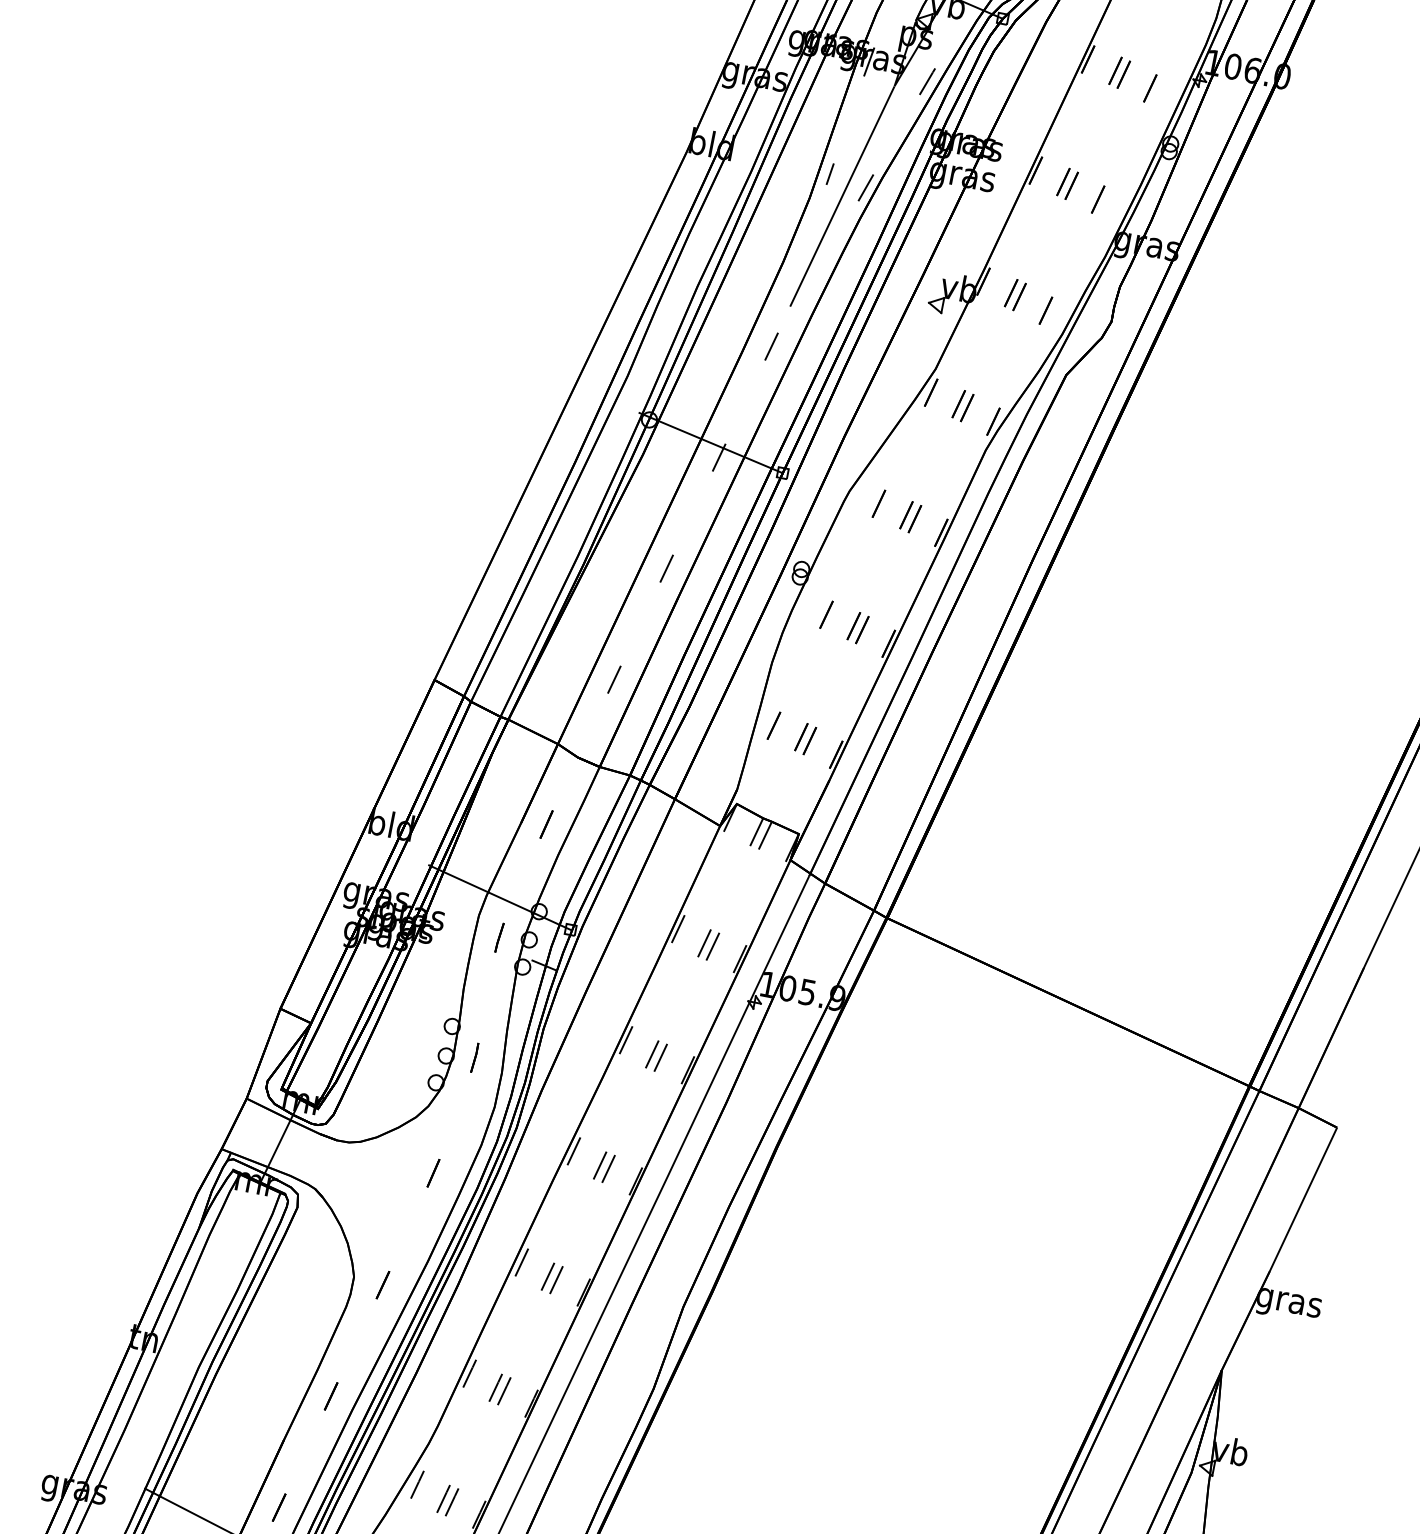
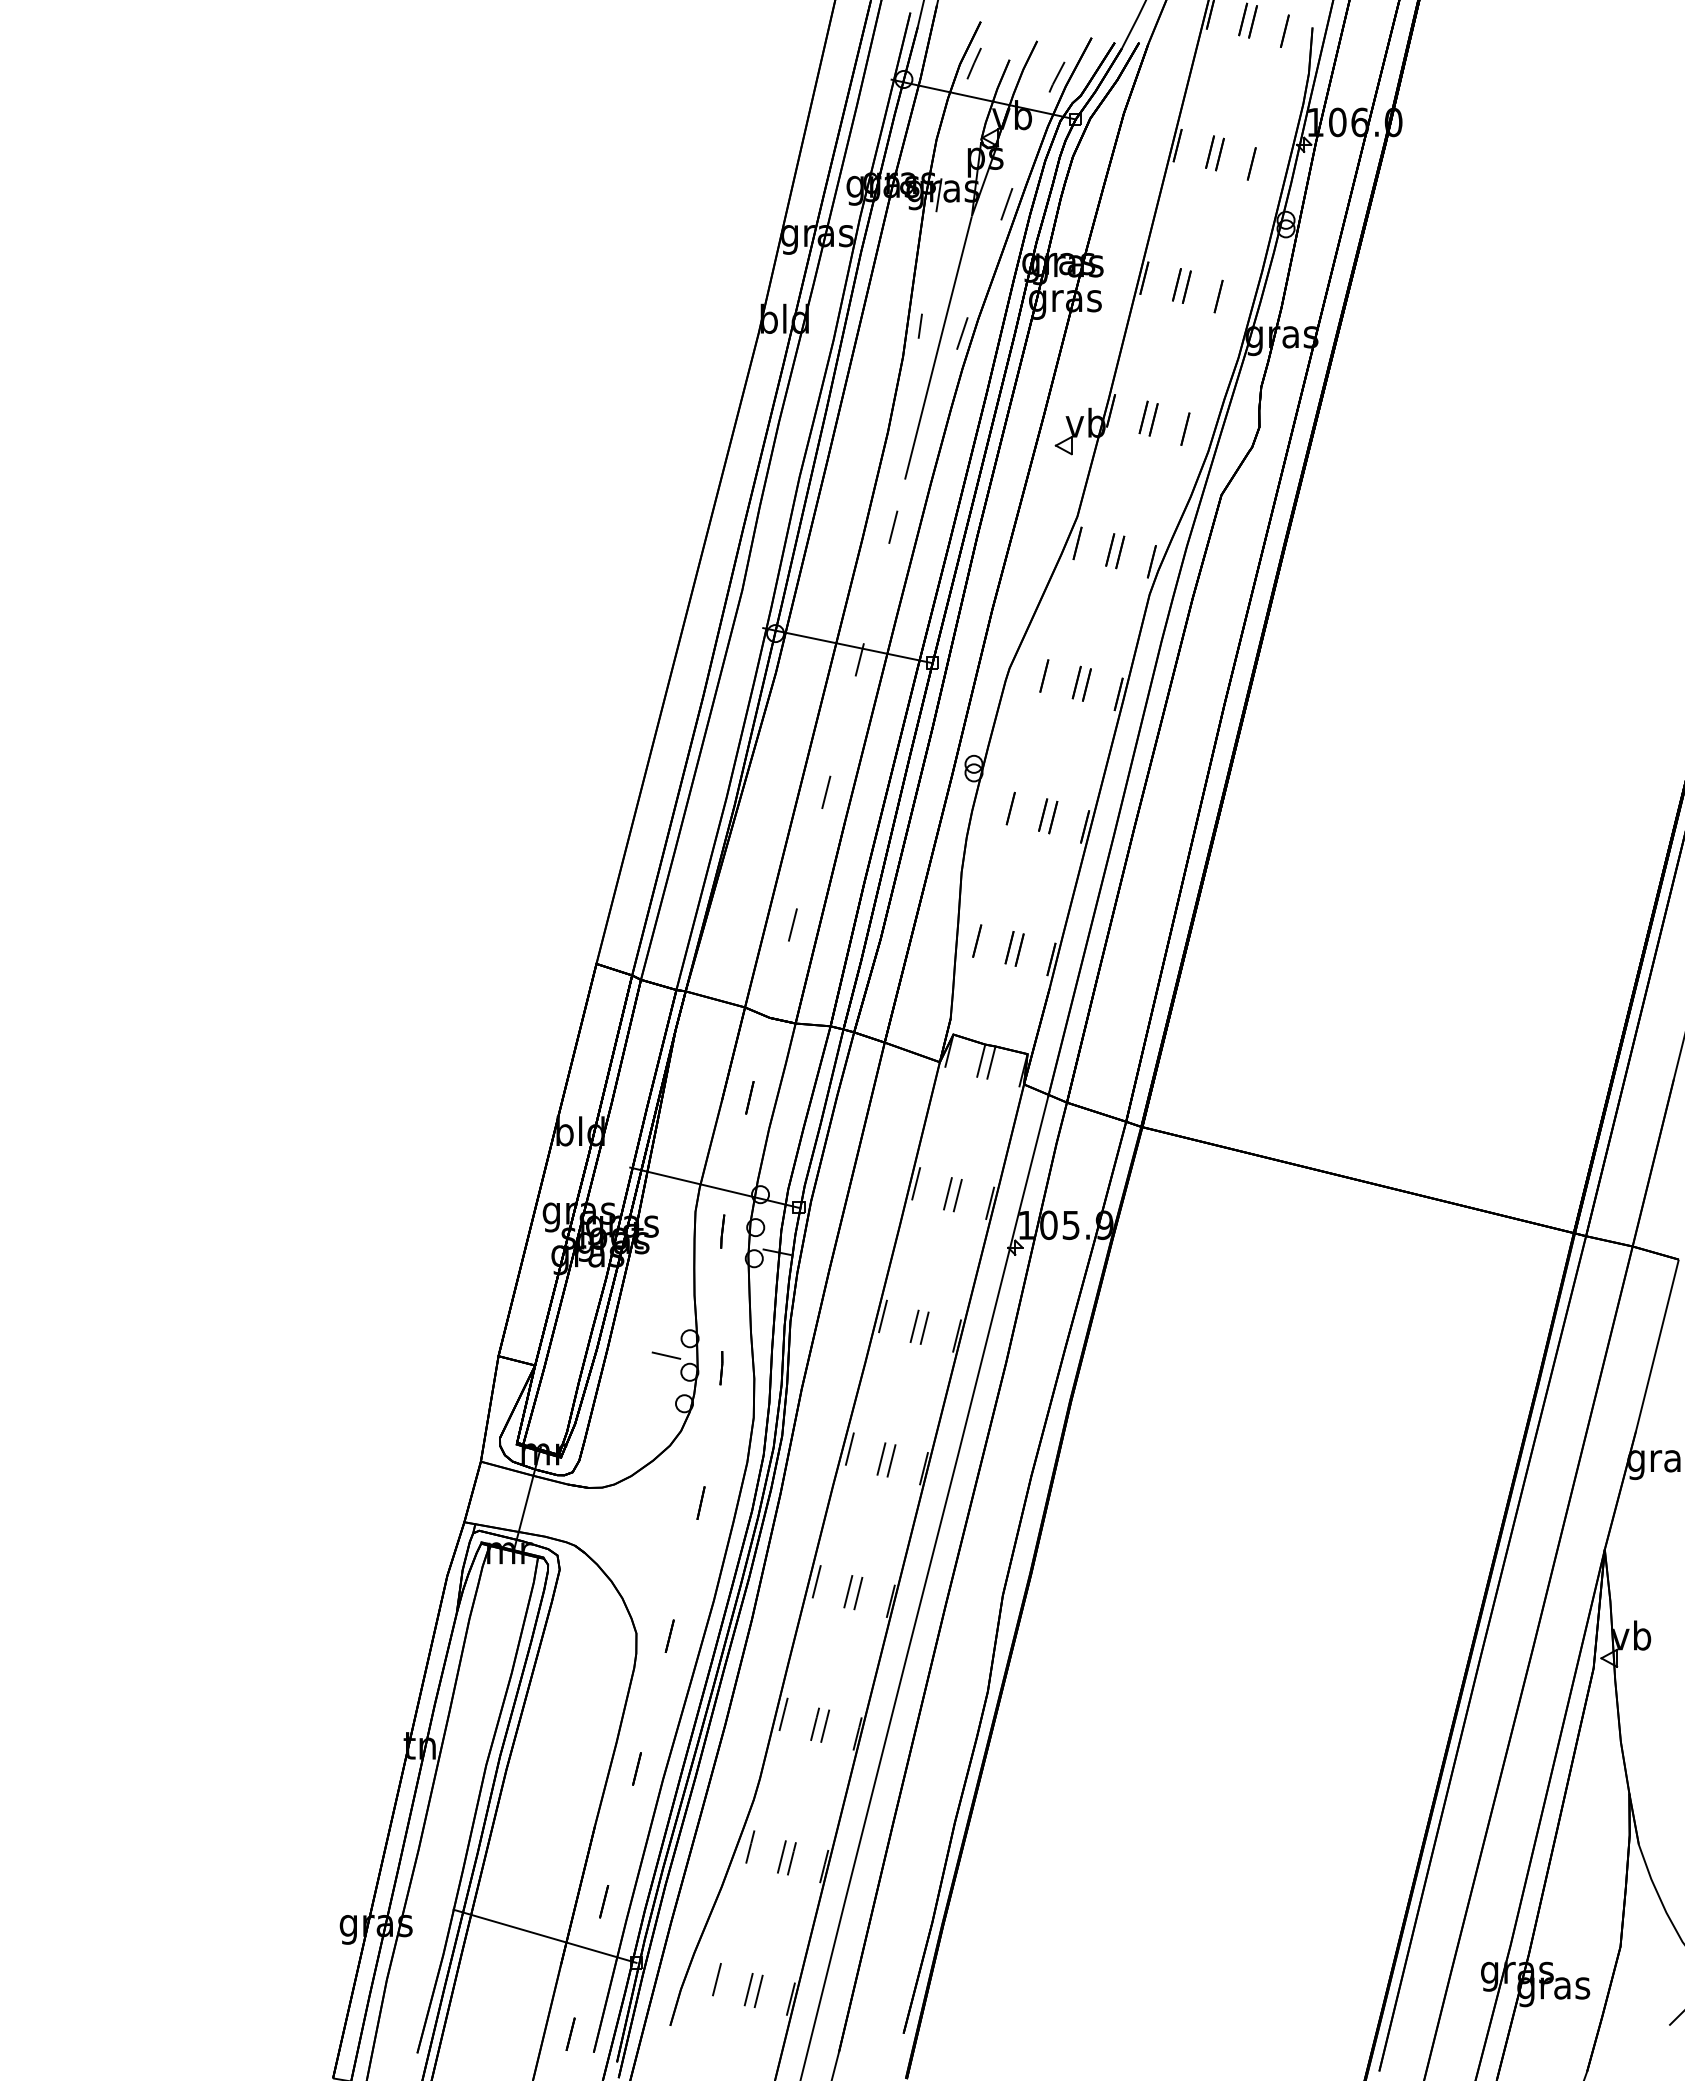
line: (428, 1037) -> (666, 1355), added

